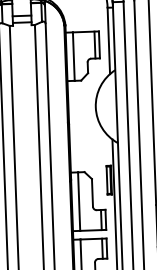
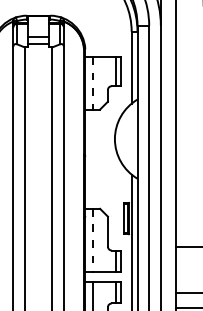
line: (74, 56) -> (93, 83), solid -> dashed
line: (79, 201) -> (93, 240), solid -> dashed

